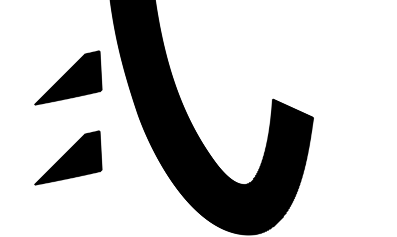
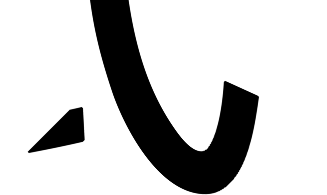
part: (68, 77) -> (56, 63), removed

